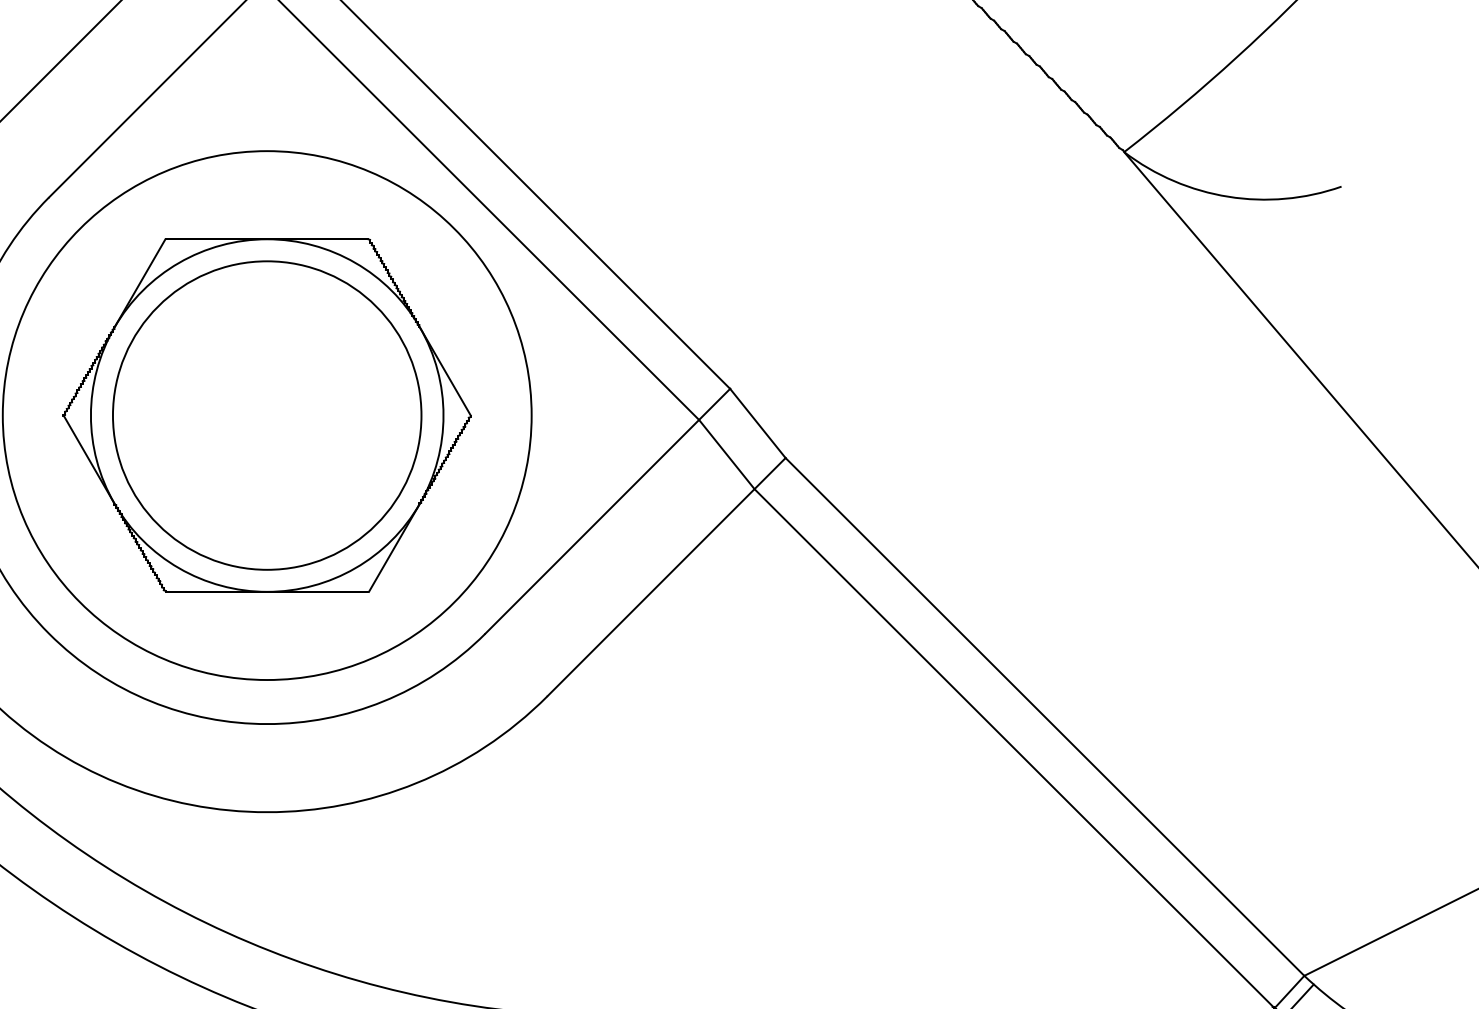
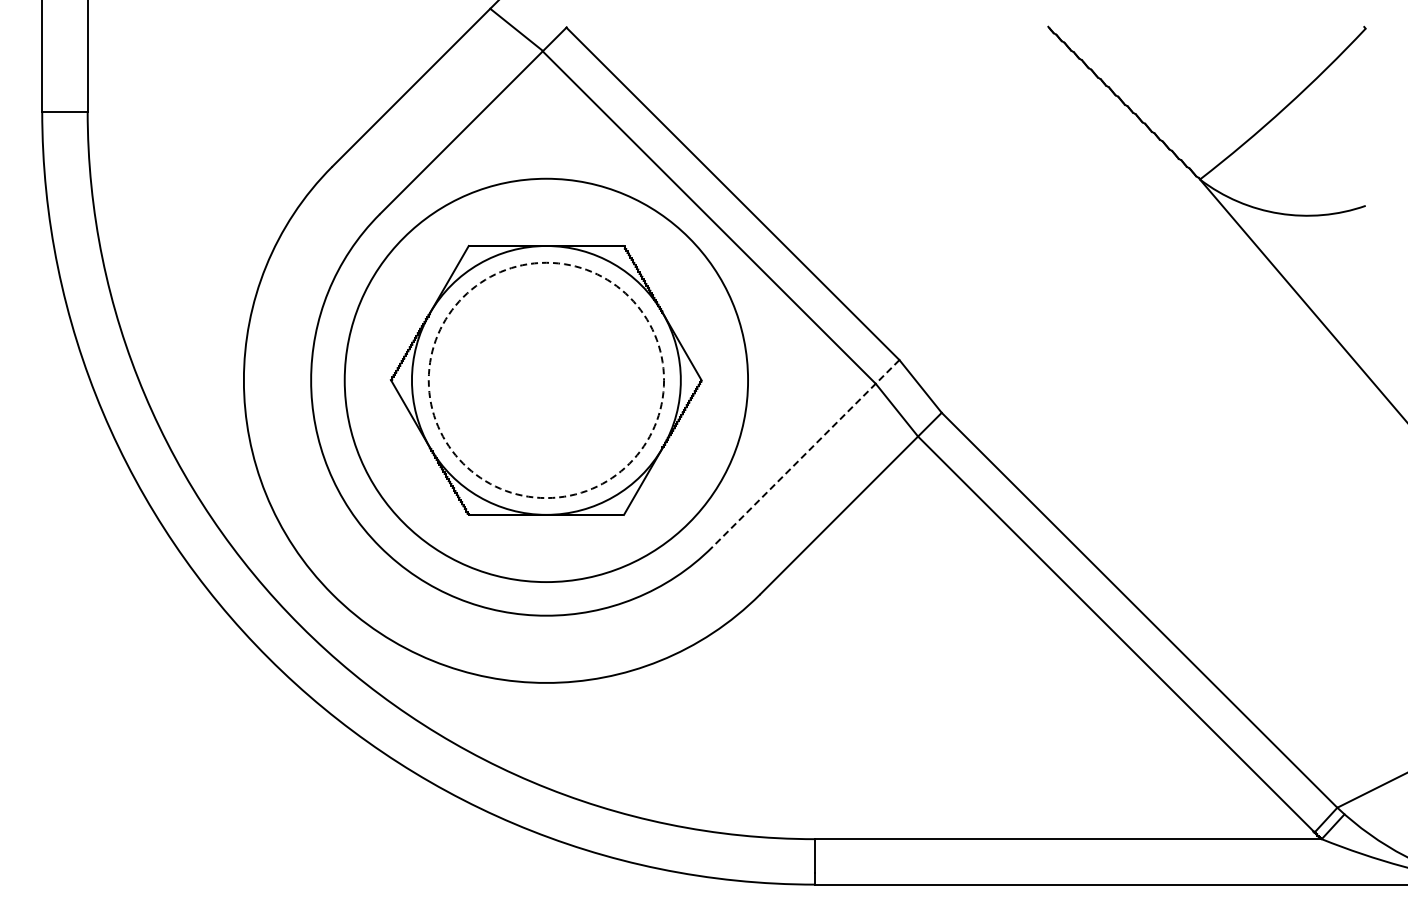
circle: (267, 415) -> (546, 380), solid -> dashed
line: (606, 511) -> (805, 453), solid -> dashed

